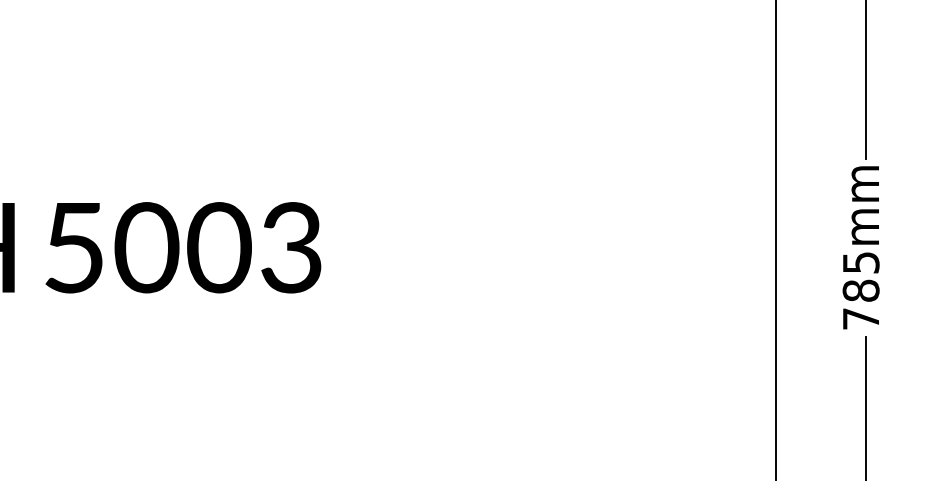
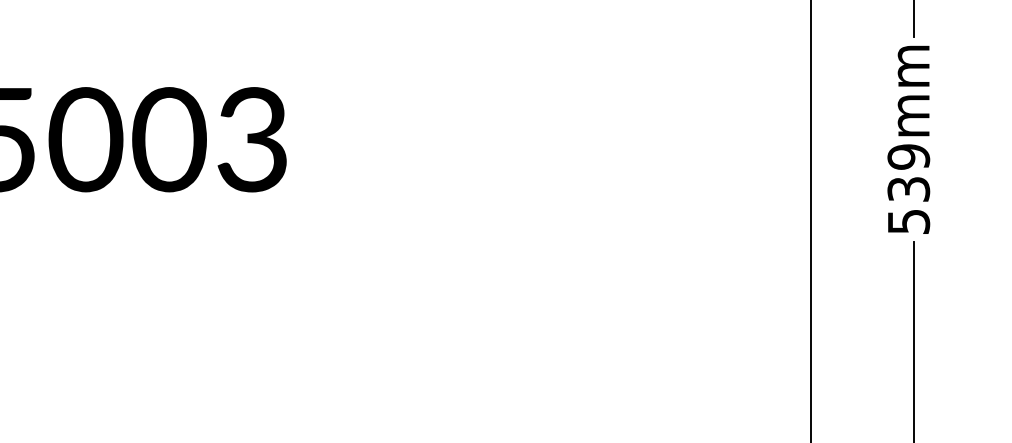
text: (860, 290) -> (908, 188), 785mm -> 539mm

